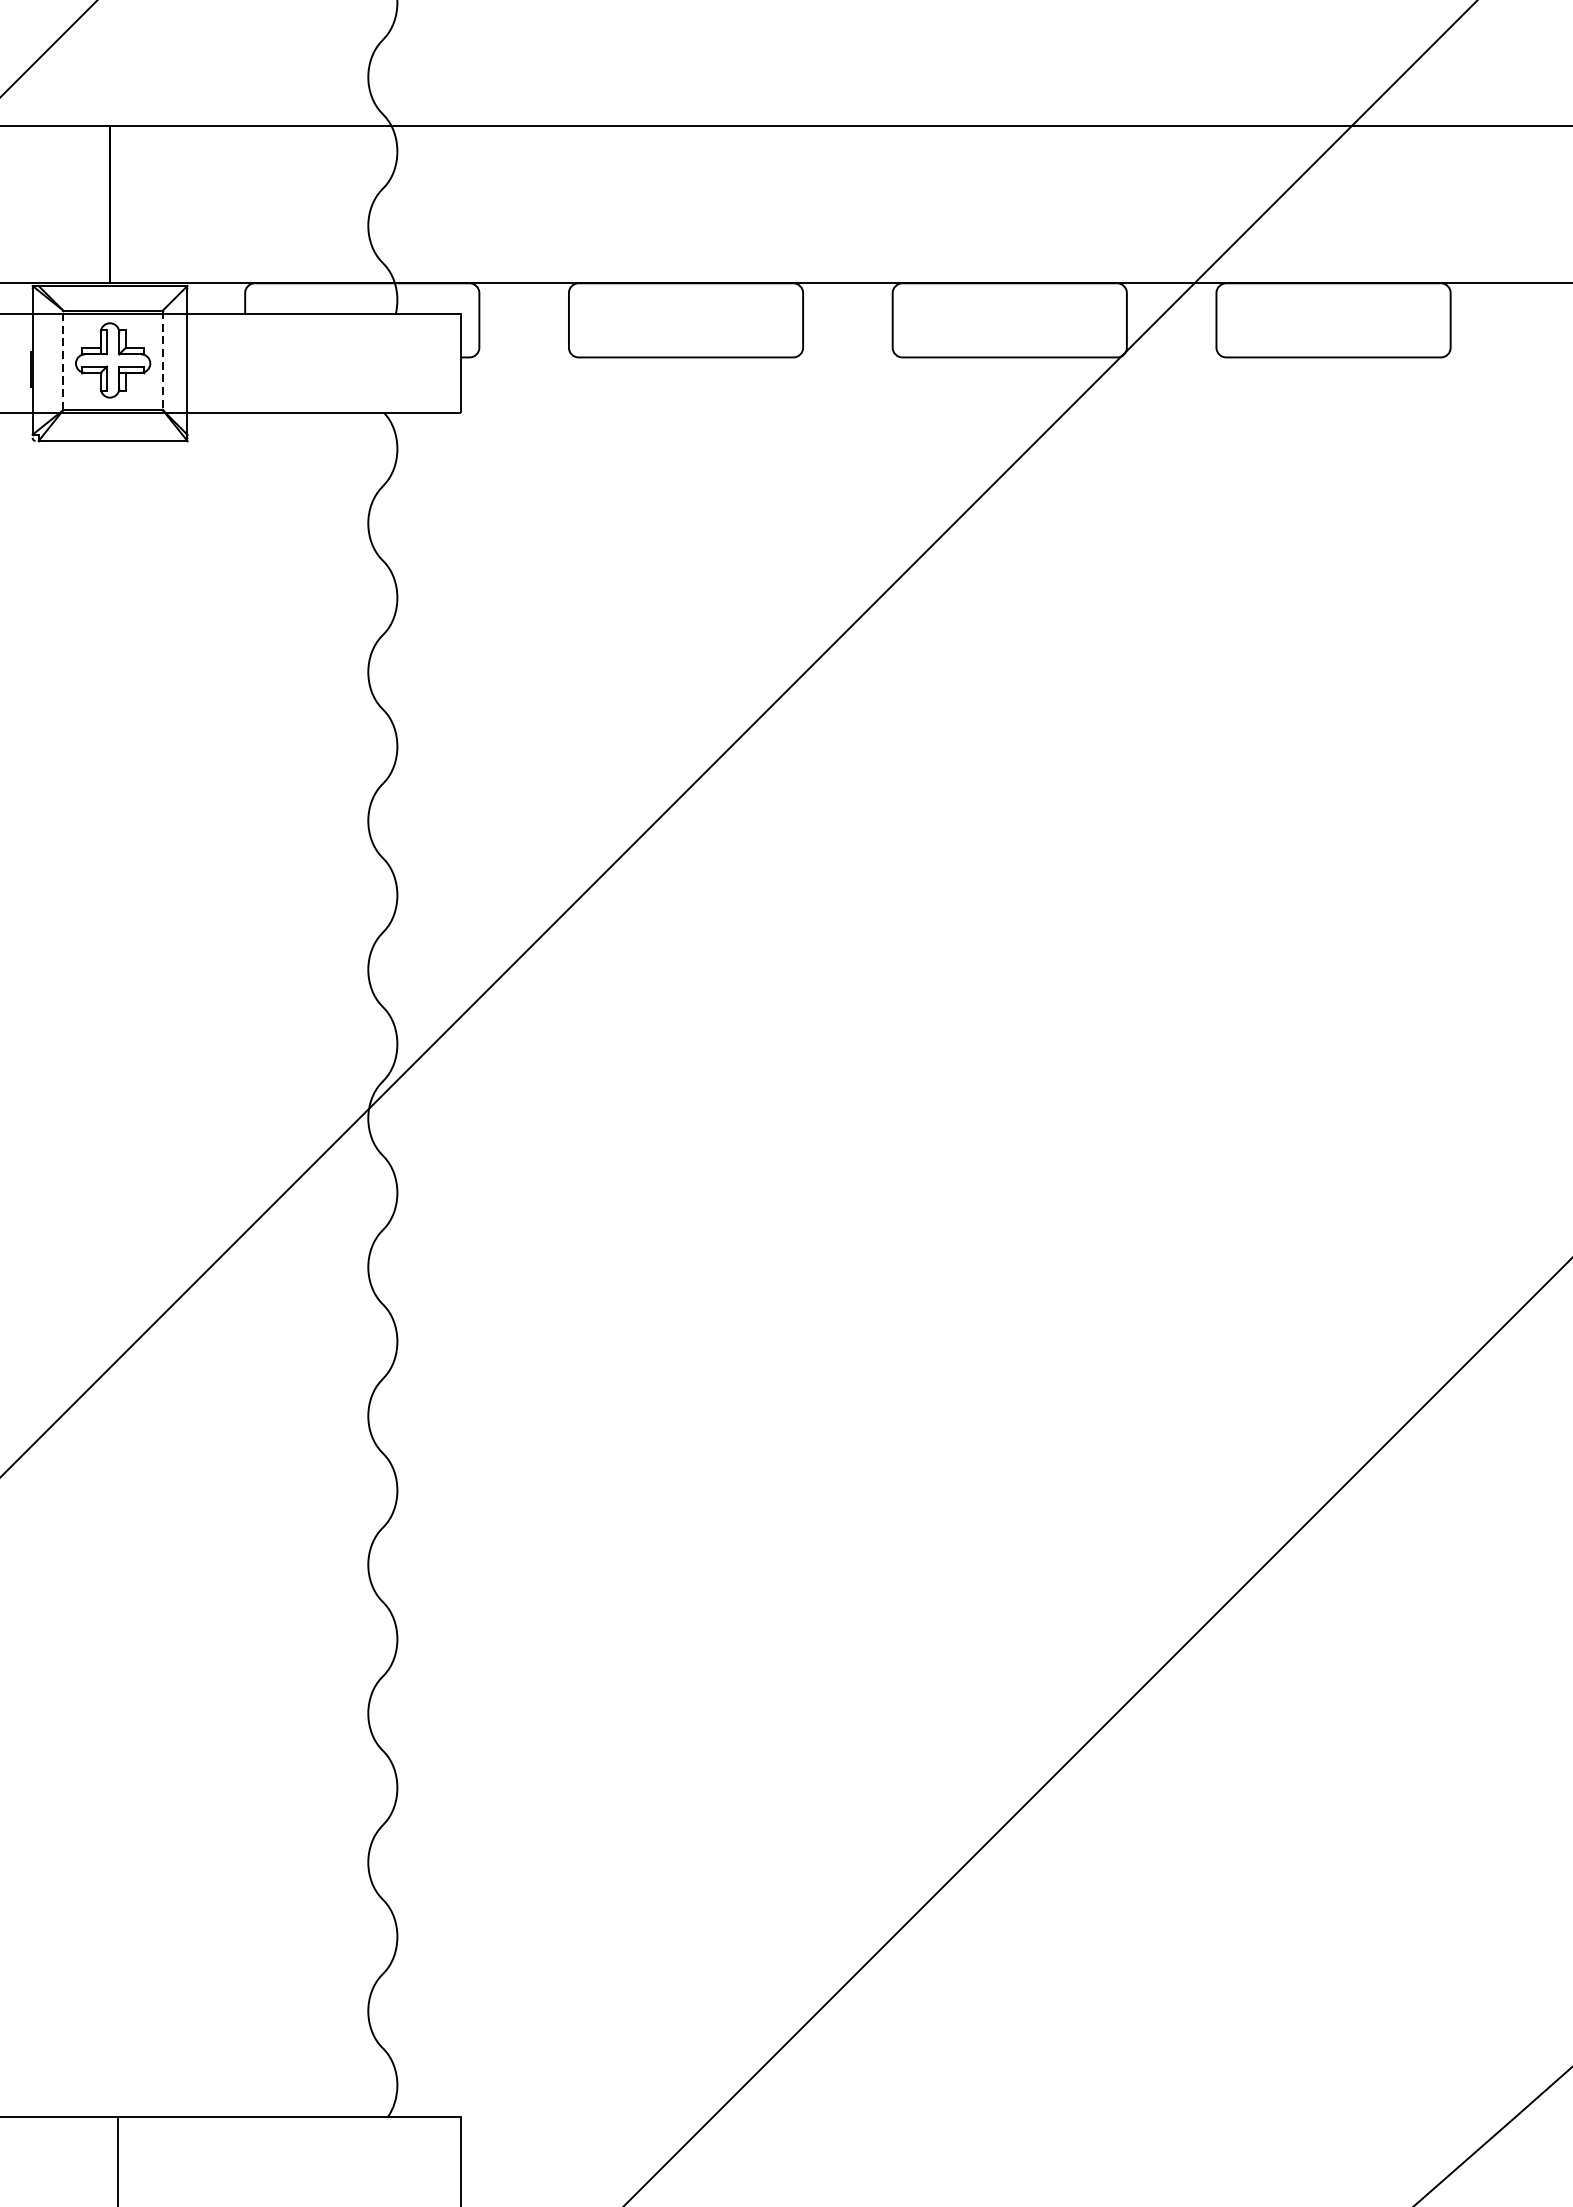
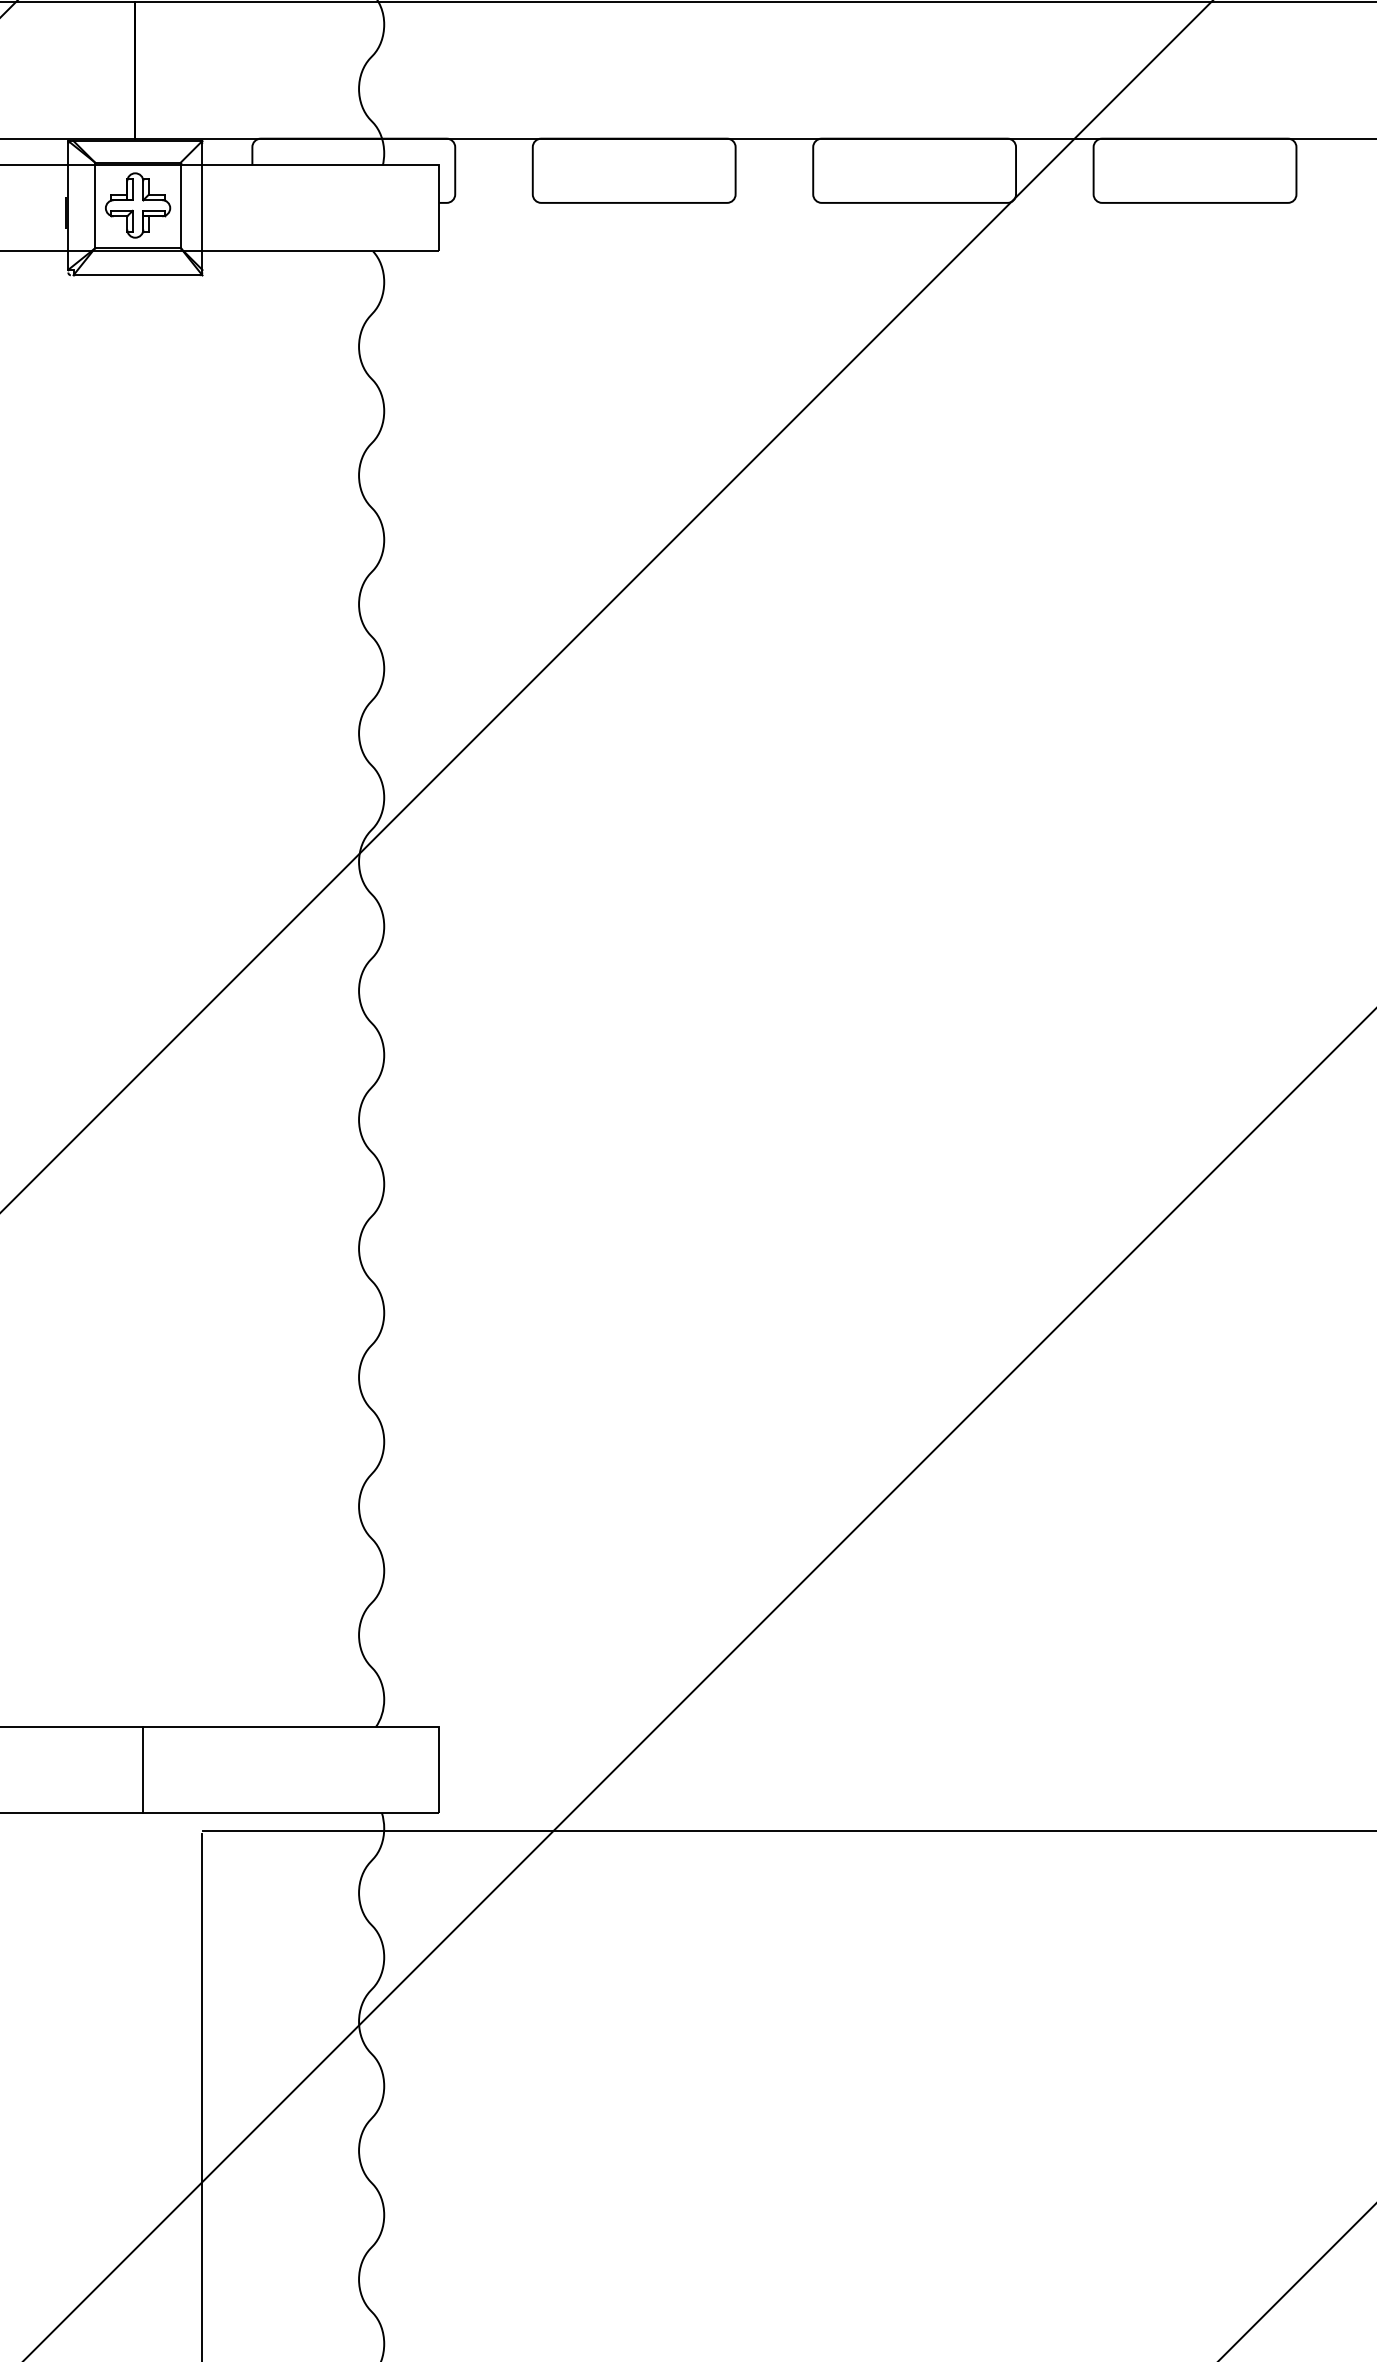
line: (64, 360) -> (95, 205), dashed -> solid
line: (162, 360) -> (180, 205), dashed -> solid

